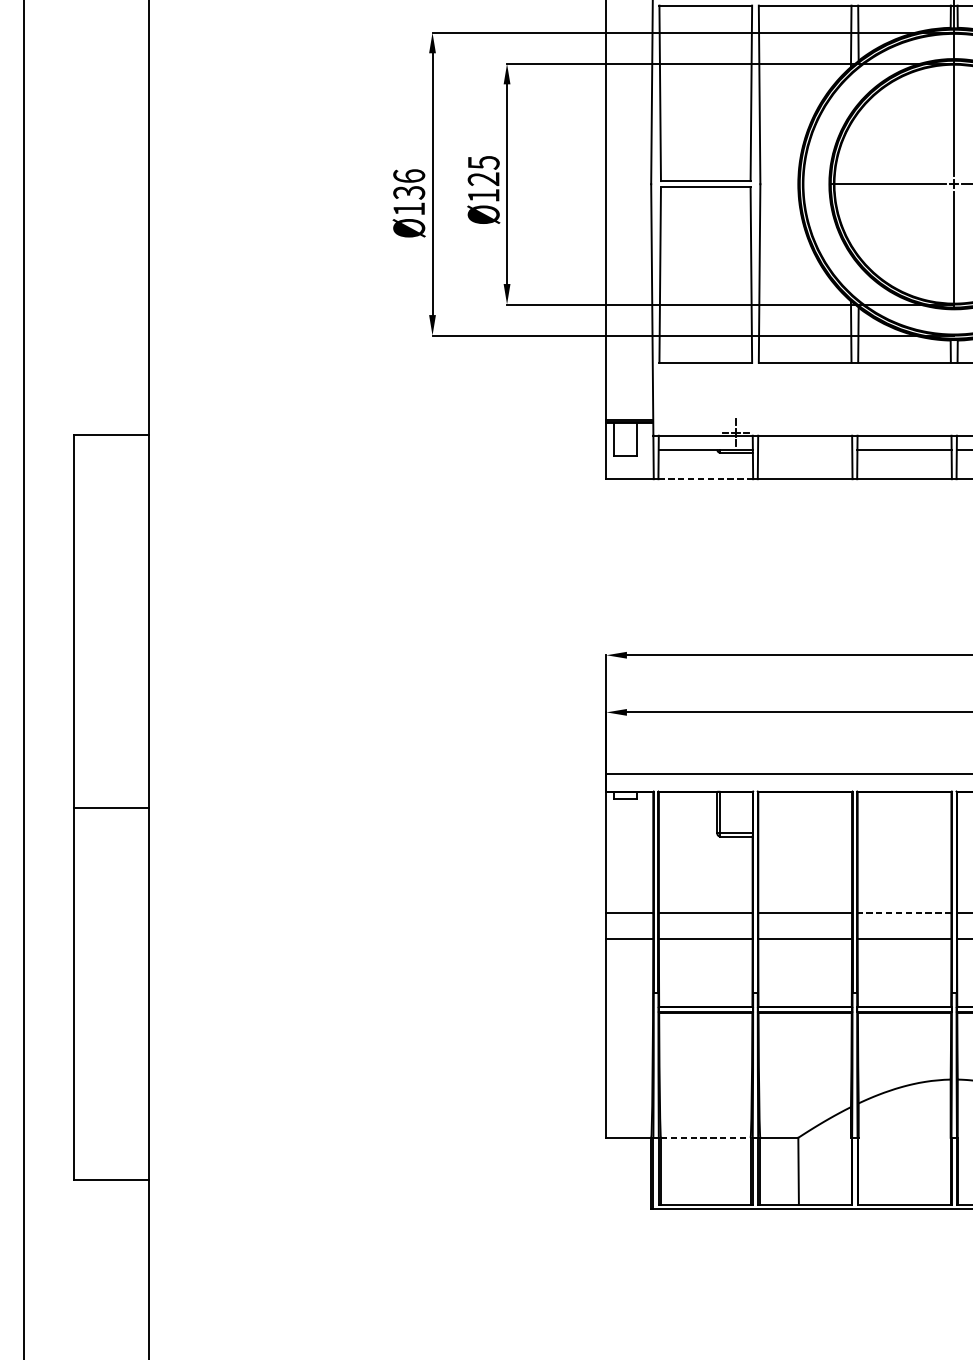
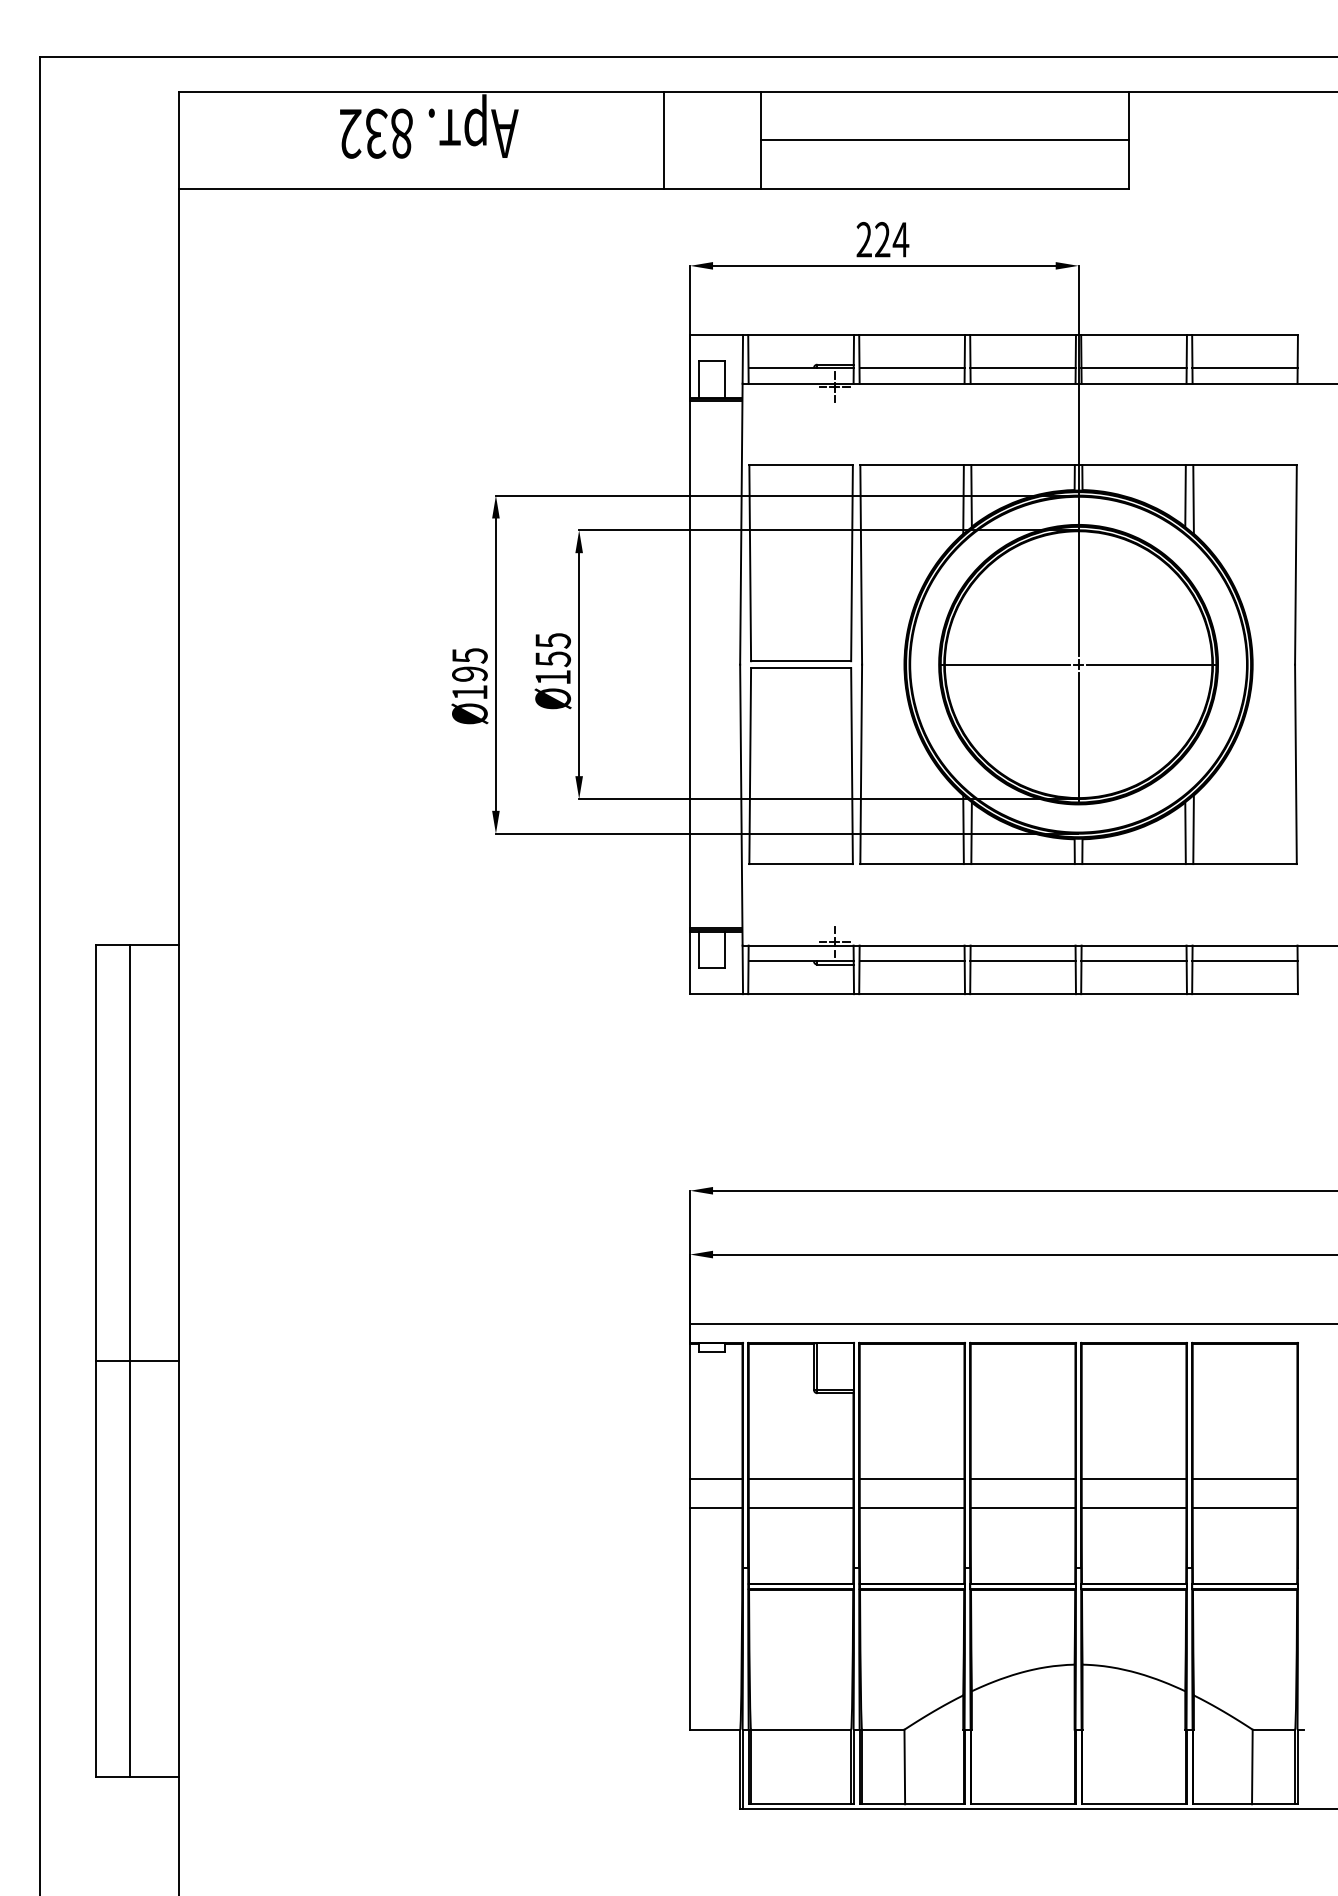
text: (484, 179) -> (553, 659), Ø125 -> Ø155
text: (408, 184) -> (469, 665), Ø136 -> Ø195
line: (804, 449) -> (911, 961), added
line: (706, 479) -> (801, 994), dashed -> solid
line: (105, 807) -> (130, 1360), added
line: (904, 912) -> (1022, 1478), dashed -> solid
line: (706, 1137) -> (801, 1729), dashed -> solid

